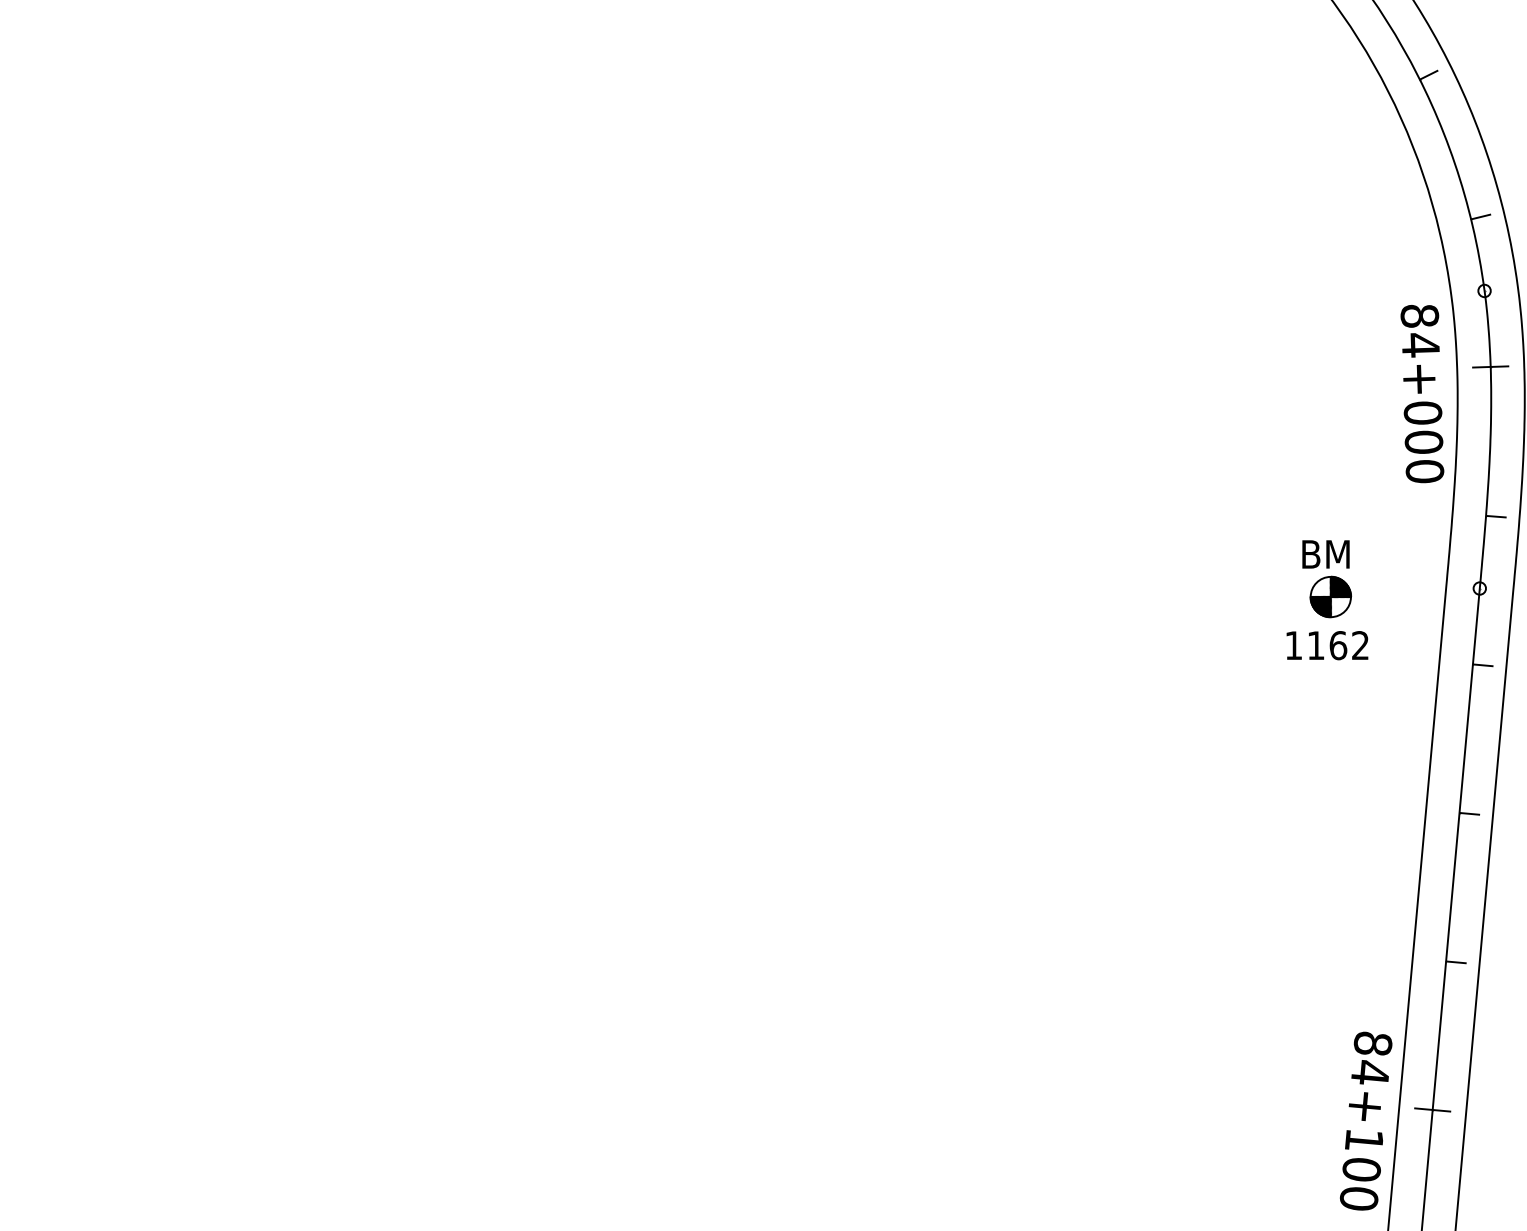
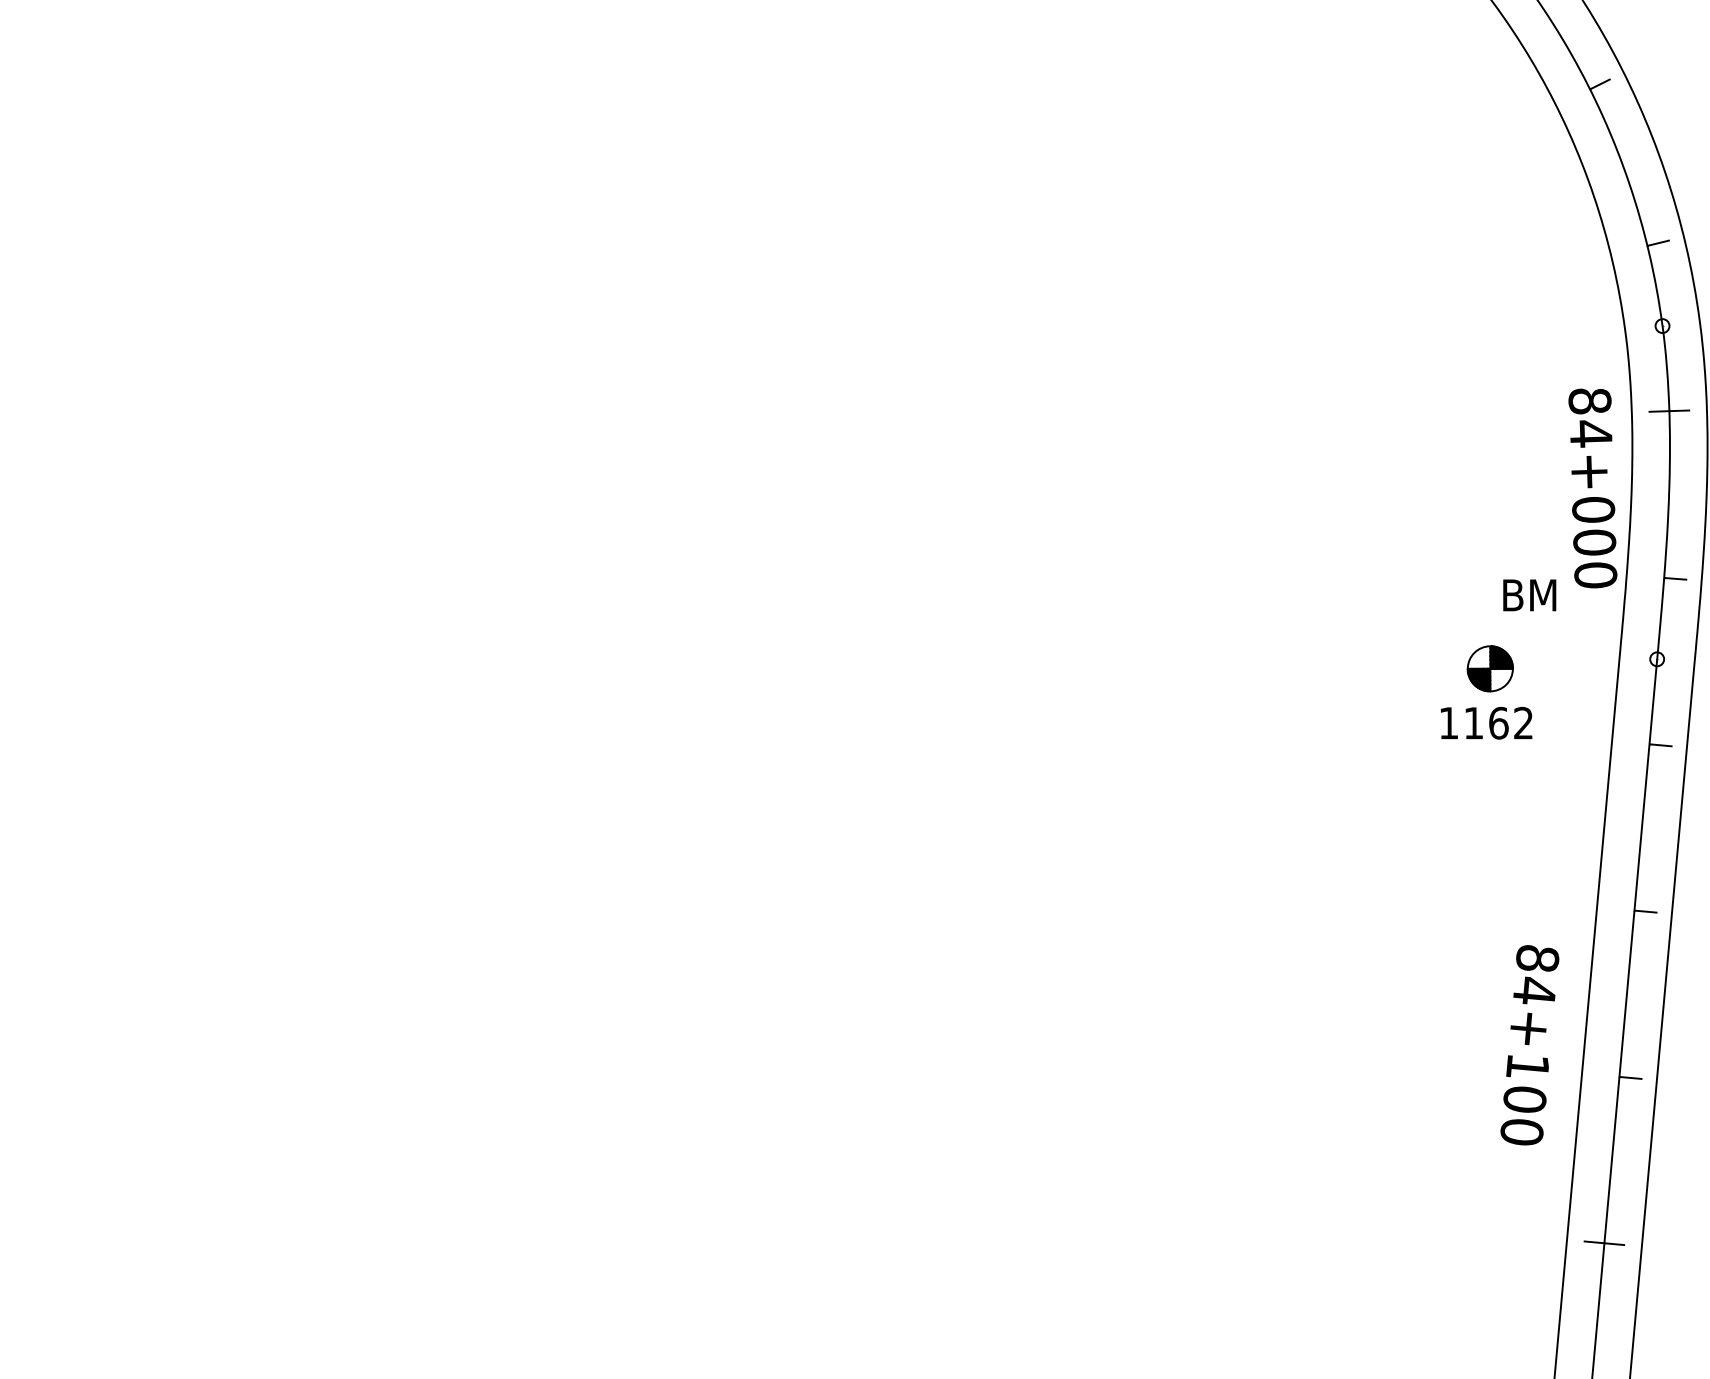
text: (1422, 394) -> (1593, 489), moved
text: (1325, 554) -> (1529, 595), moved
text: (1366, 1120) -> (1530, 1044), moved

